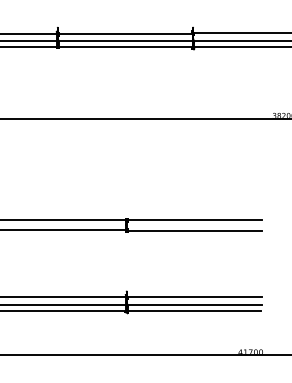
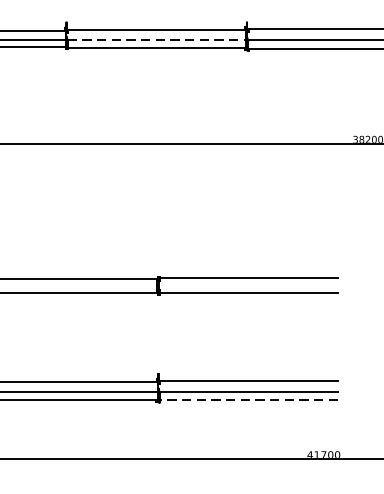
line: (126, 40) -> (158, 39), solid -> dashed
line: (194, 311) -> (248, 400), solid -> dashed

